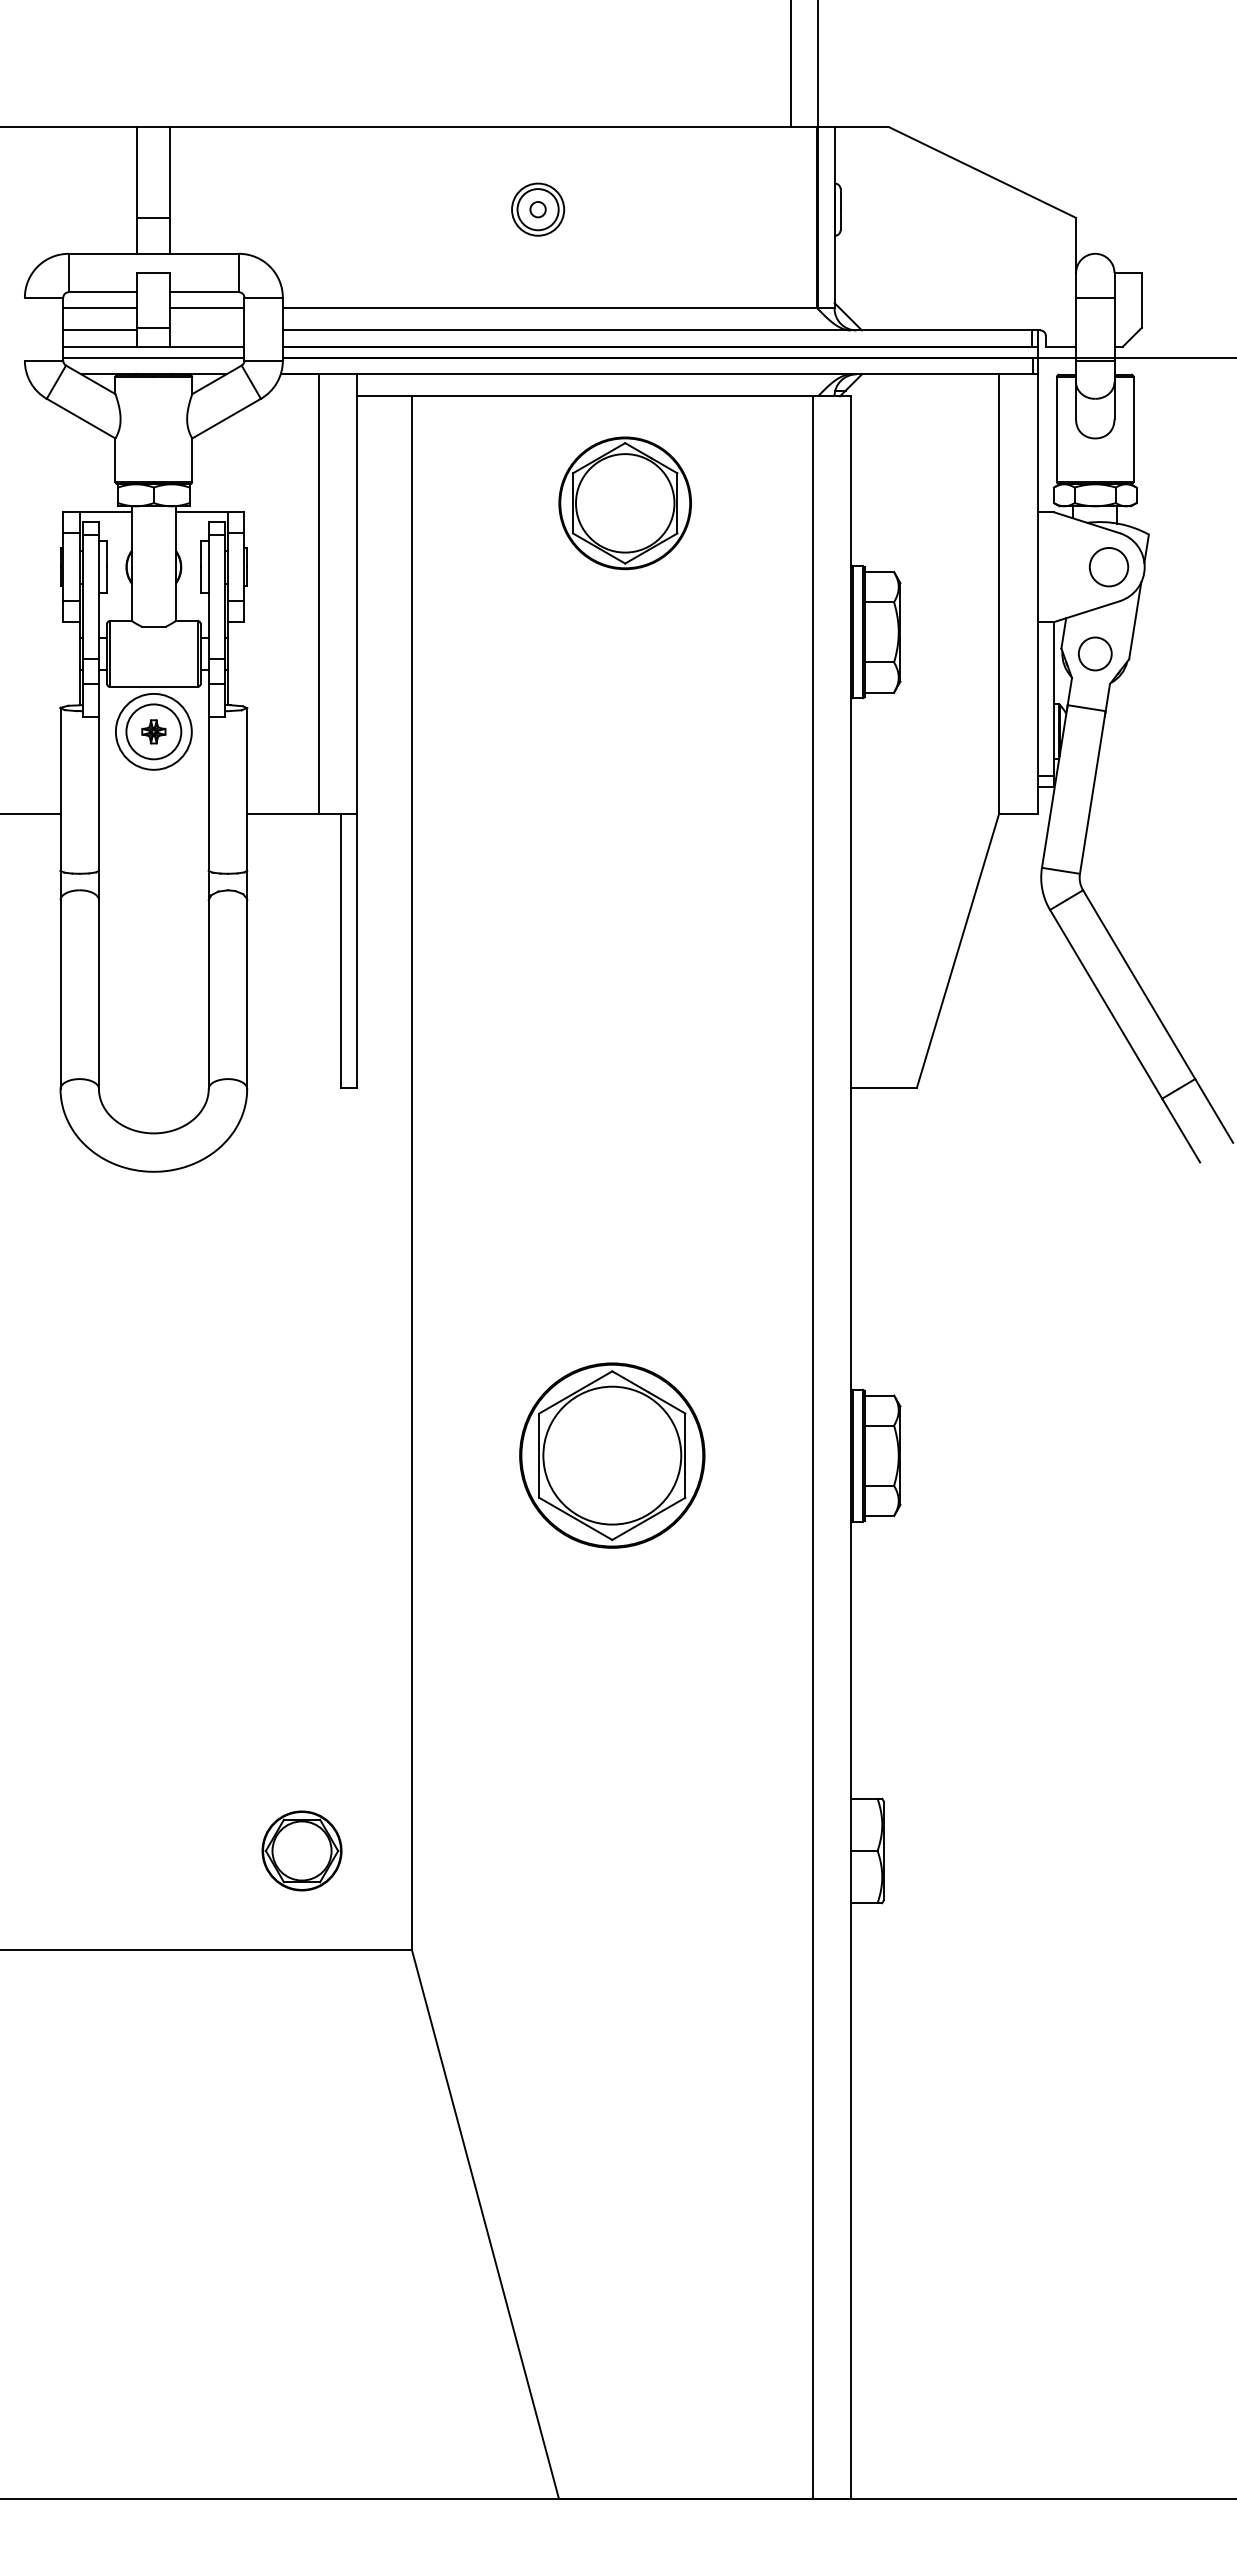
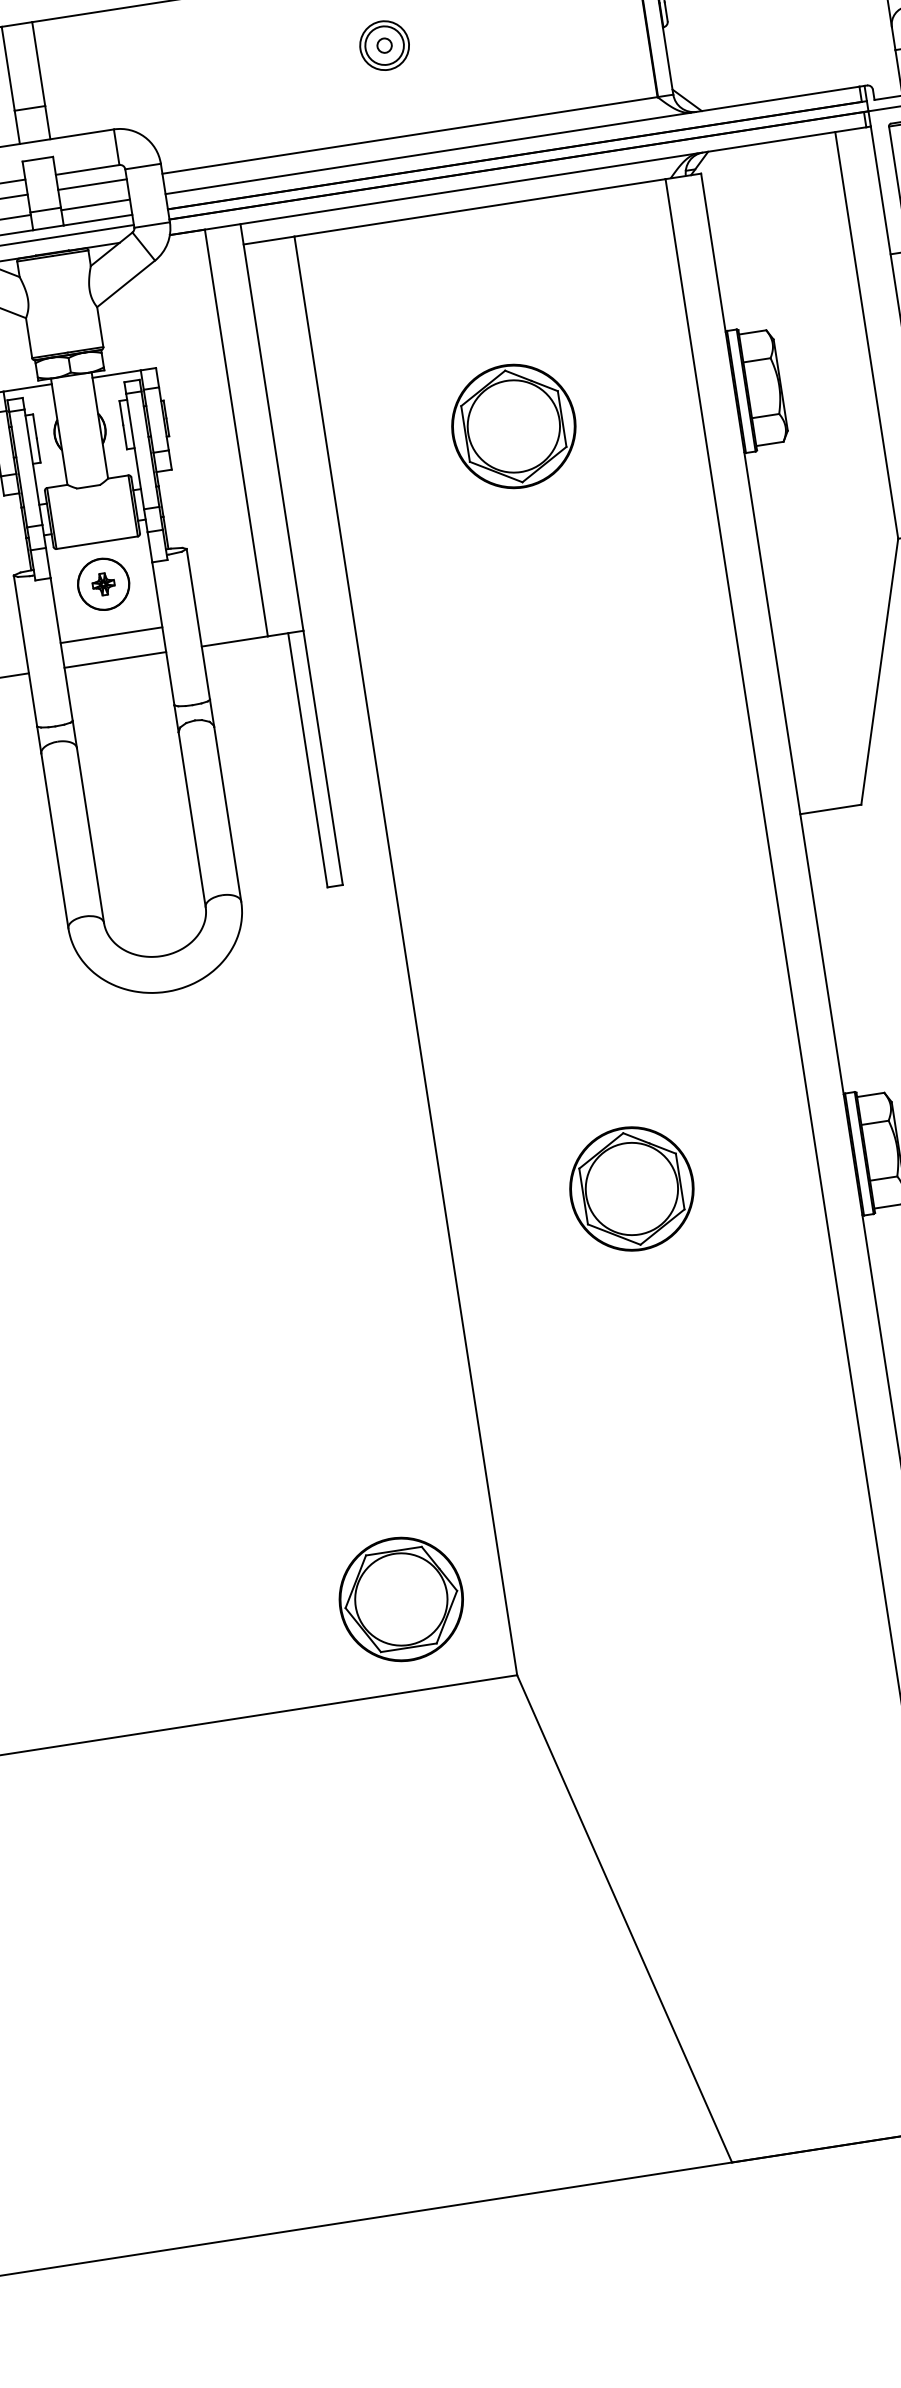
line: (207, 330) -> (95, 204), added
part: (624, 503) -> (513, 426), moved
circle: (153, 731) -> (103, 584), size x0.71
line: (153, 786) -> (111, 634), added
line: (153, 813) -> (115, 660), added
part: (611, 1455) -> (631, 1188), size x0.71
part: (301, 1850) -> (400, 1599), size x1.67

